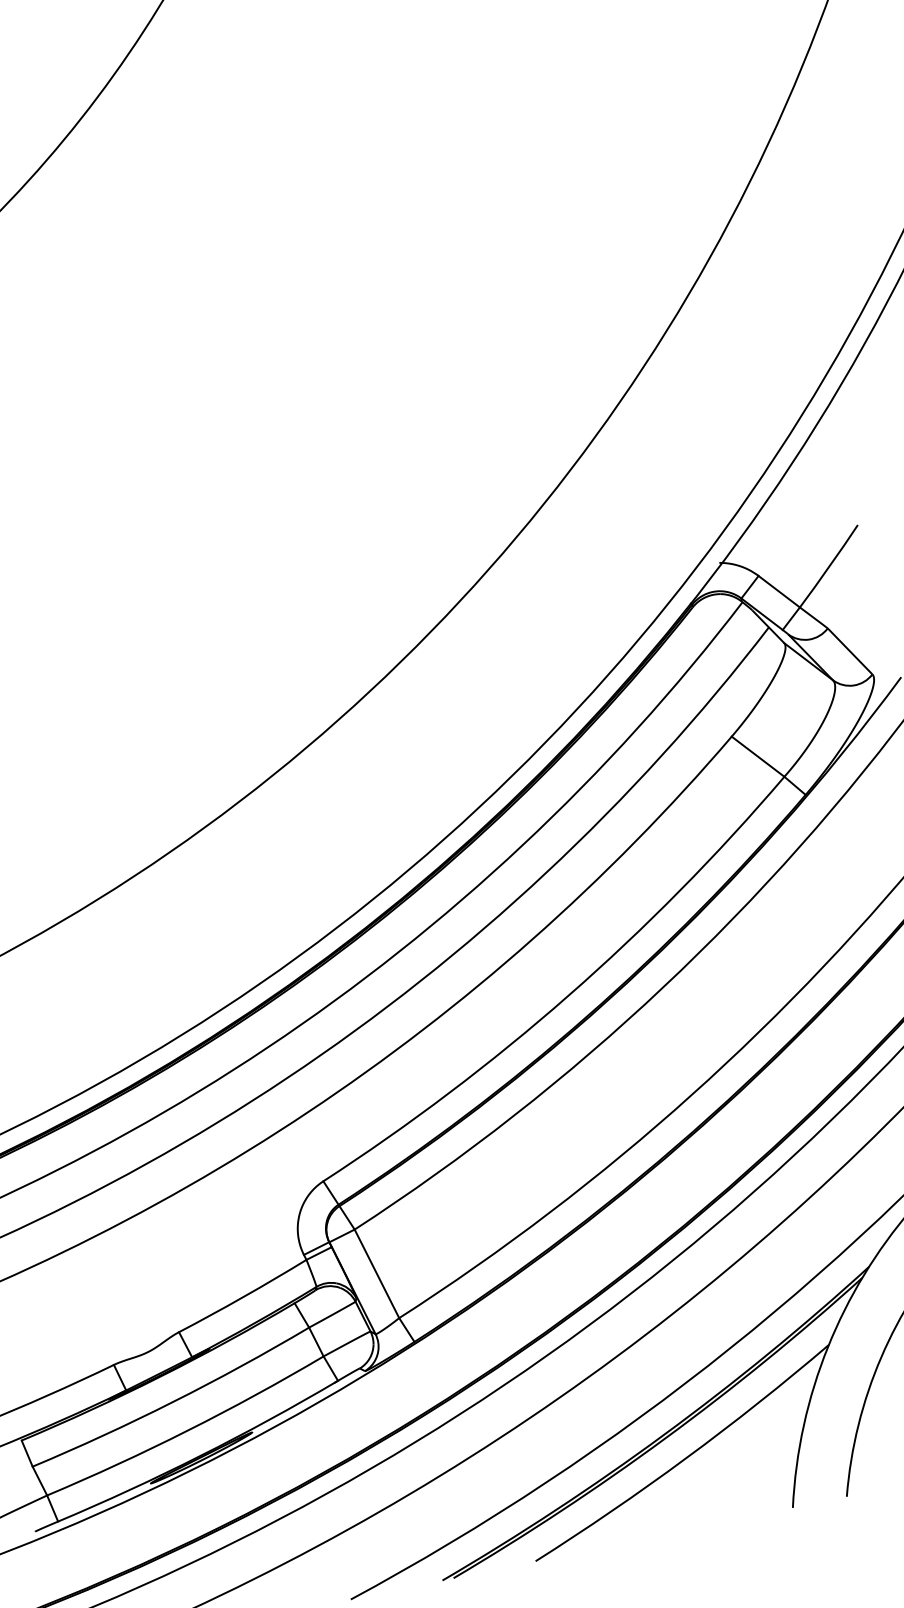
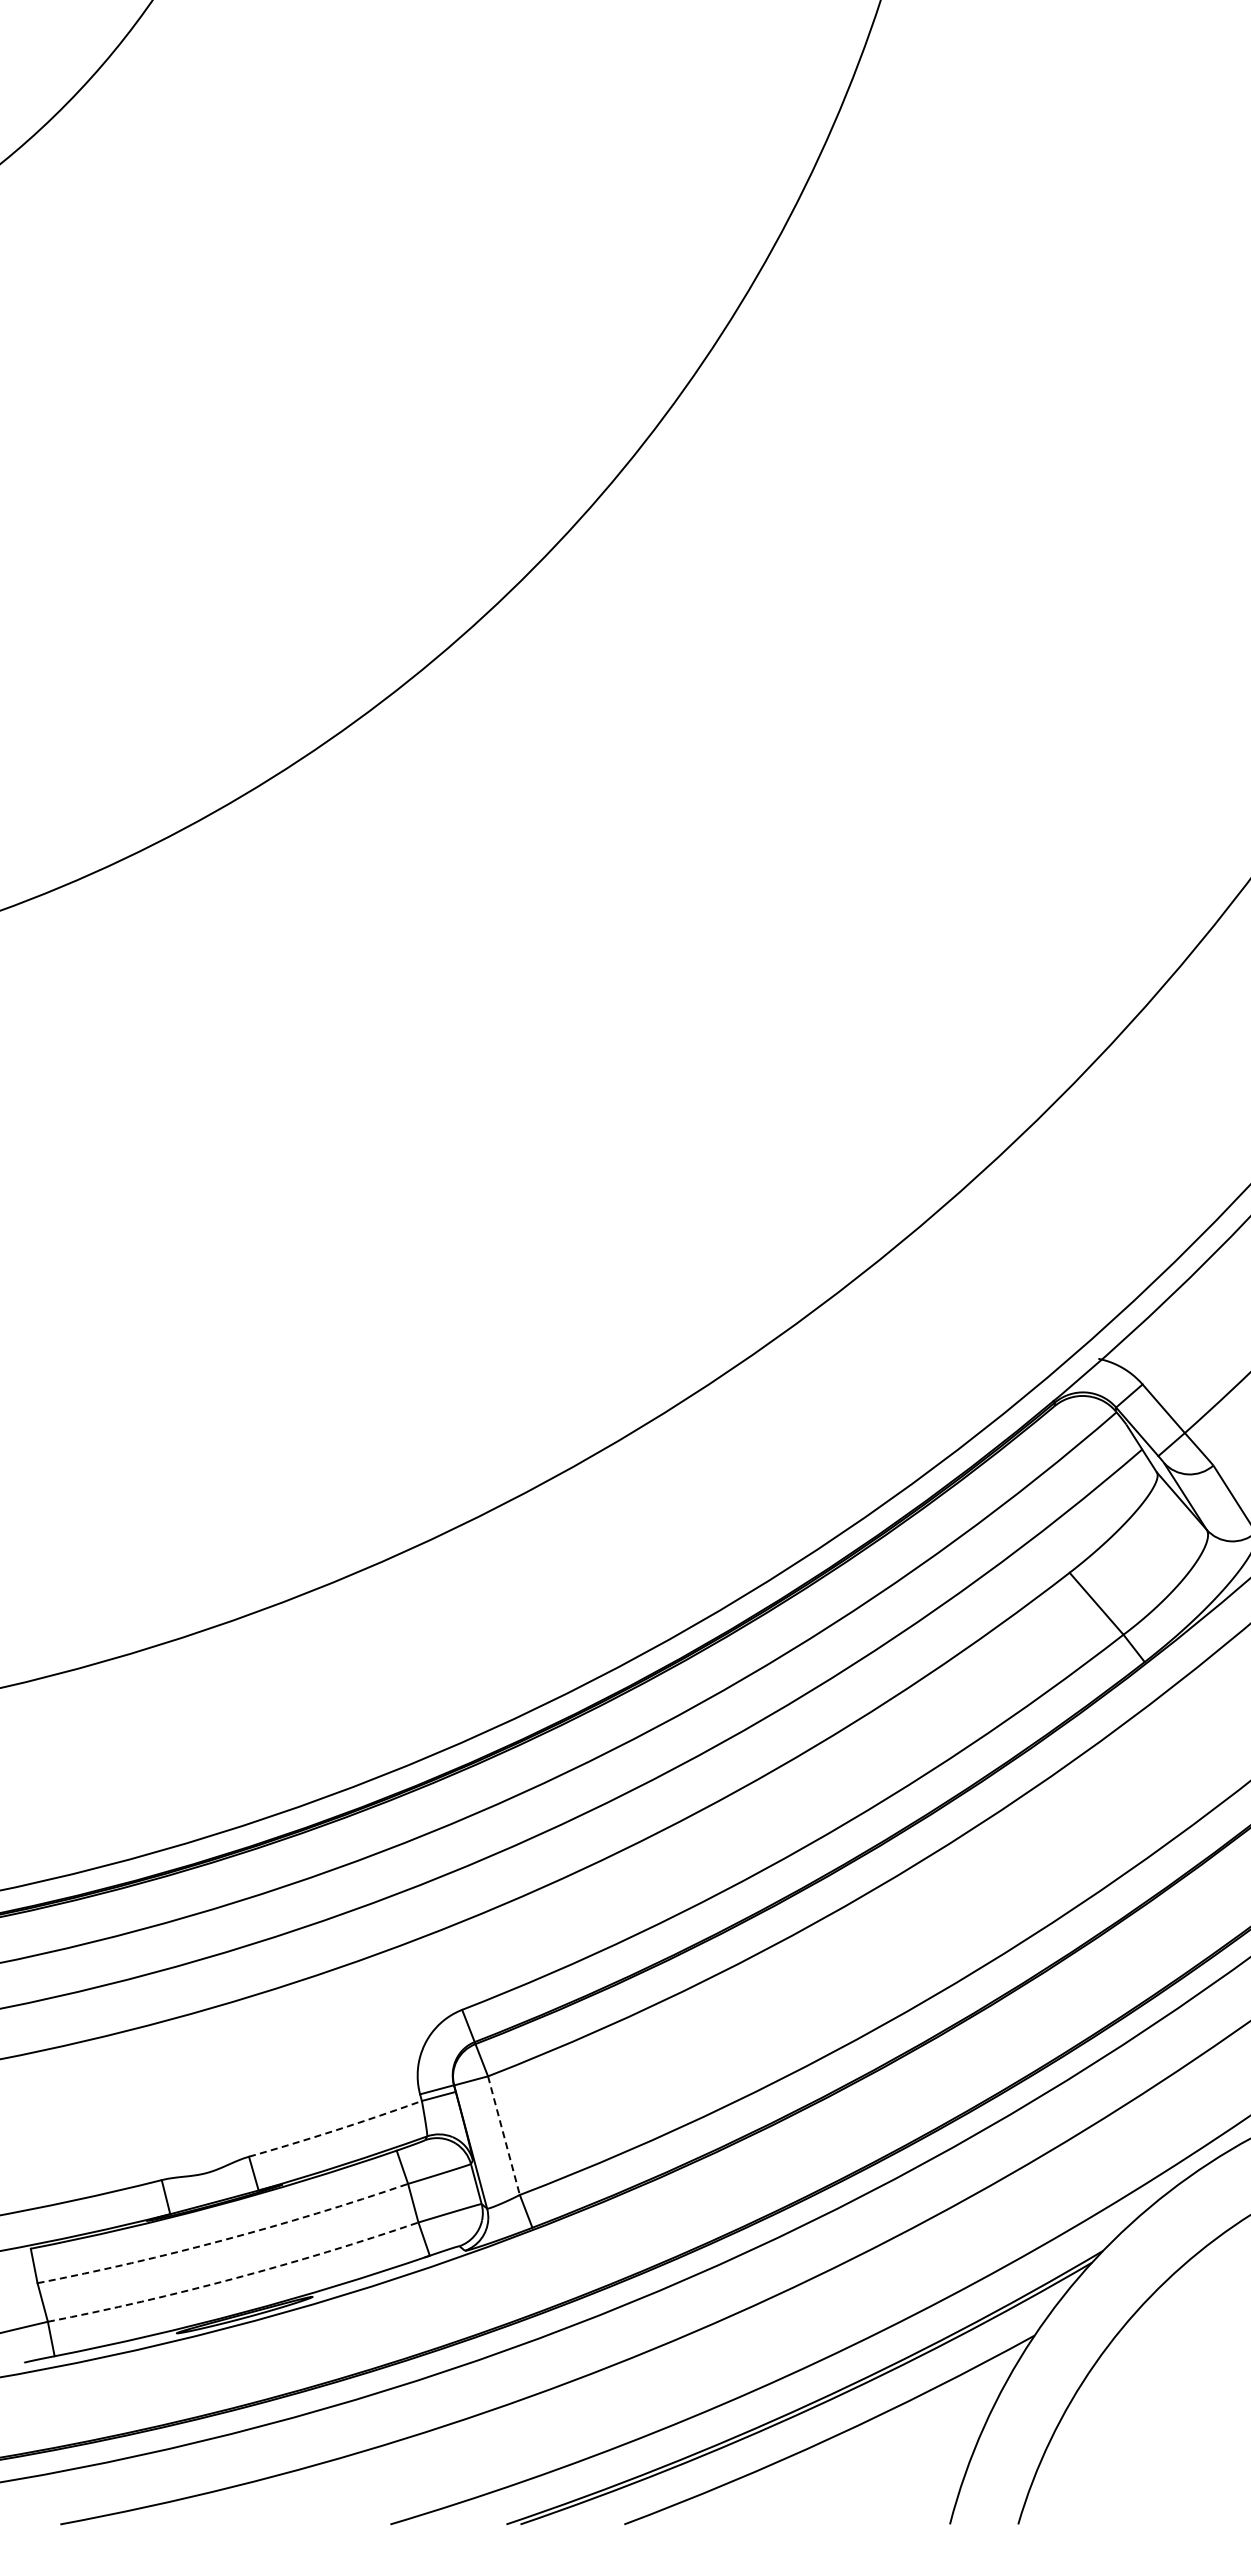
line: (377, 1274) -> (504, 2136), solid -> dashed
arc: (243, 1297) -> (335, 2130), solid -> dashed
arc: (173, 1401) -> (224, 2239), solid -> dashed
arc: (187, 1430) -> (234, 2278), solid -> dashed

